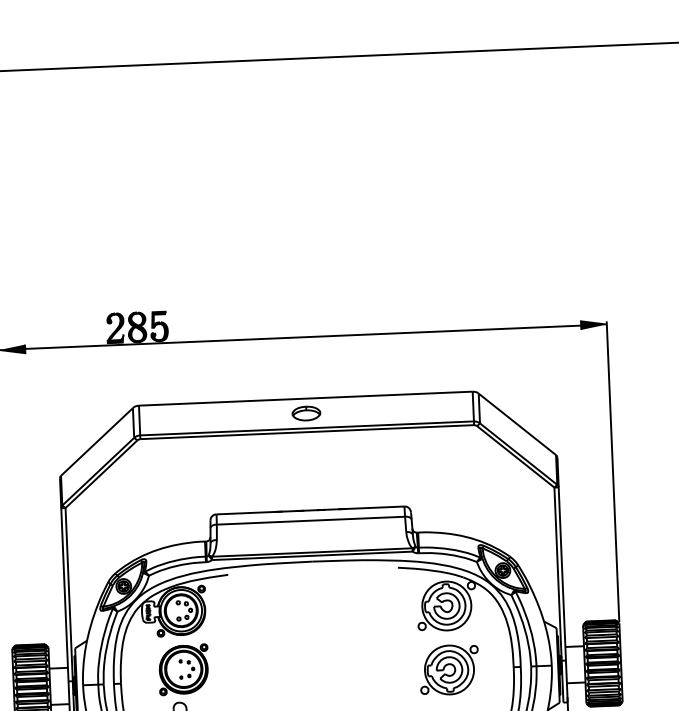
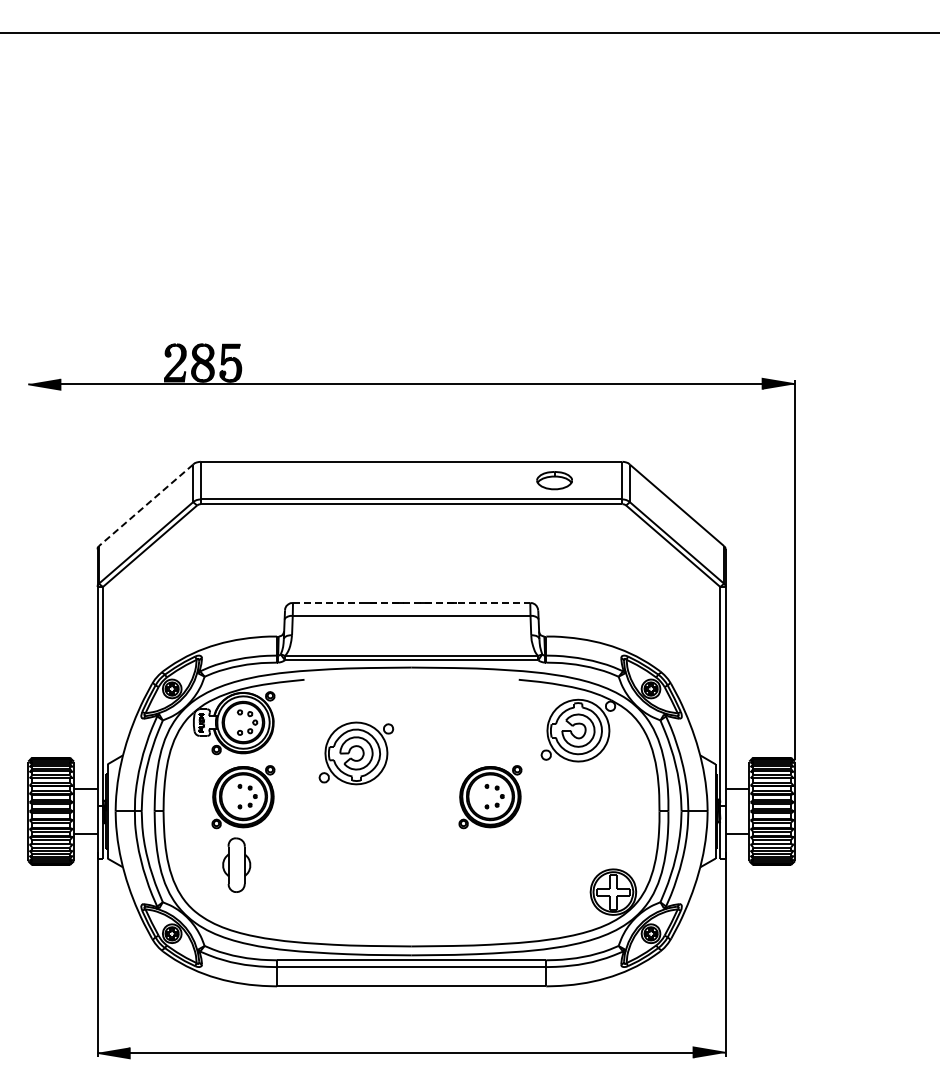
part: (306, 413) -> (554, 480), moved
line: (96, 442) -> (145, 505), solid -> dashed
line: (310, 510) -> (411, 602), solid -> dashed
part: (379, 661) -> (490, 797), added
part: (449, 670) -> (356, 753), moved

